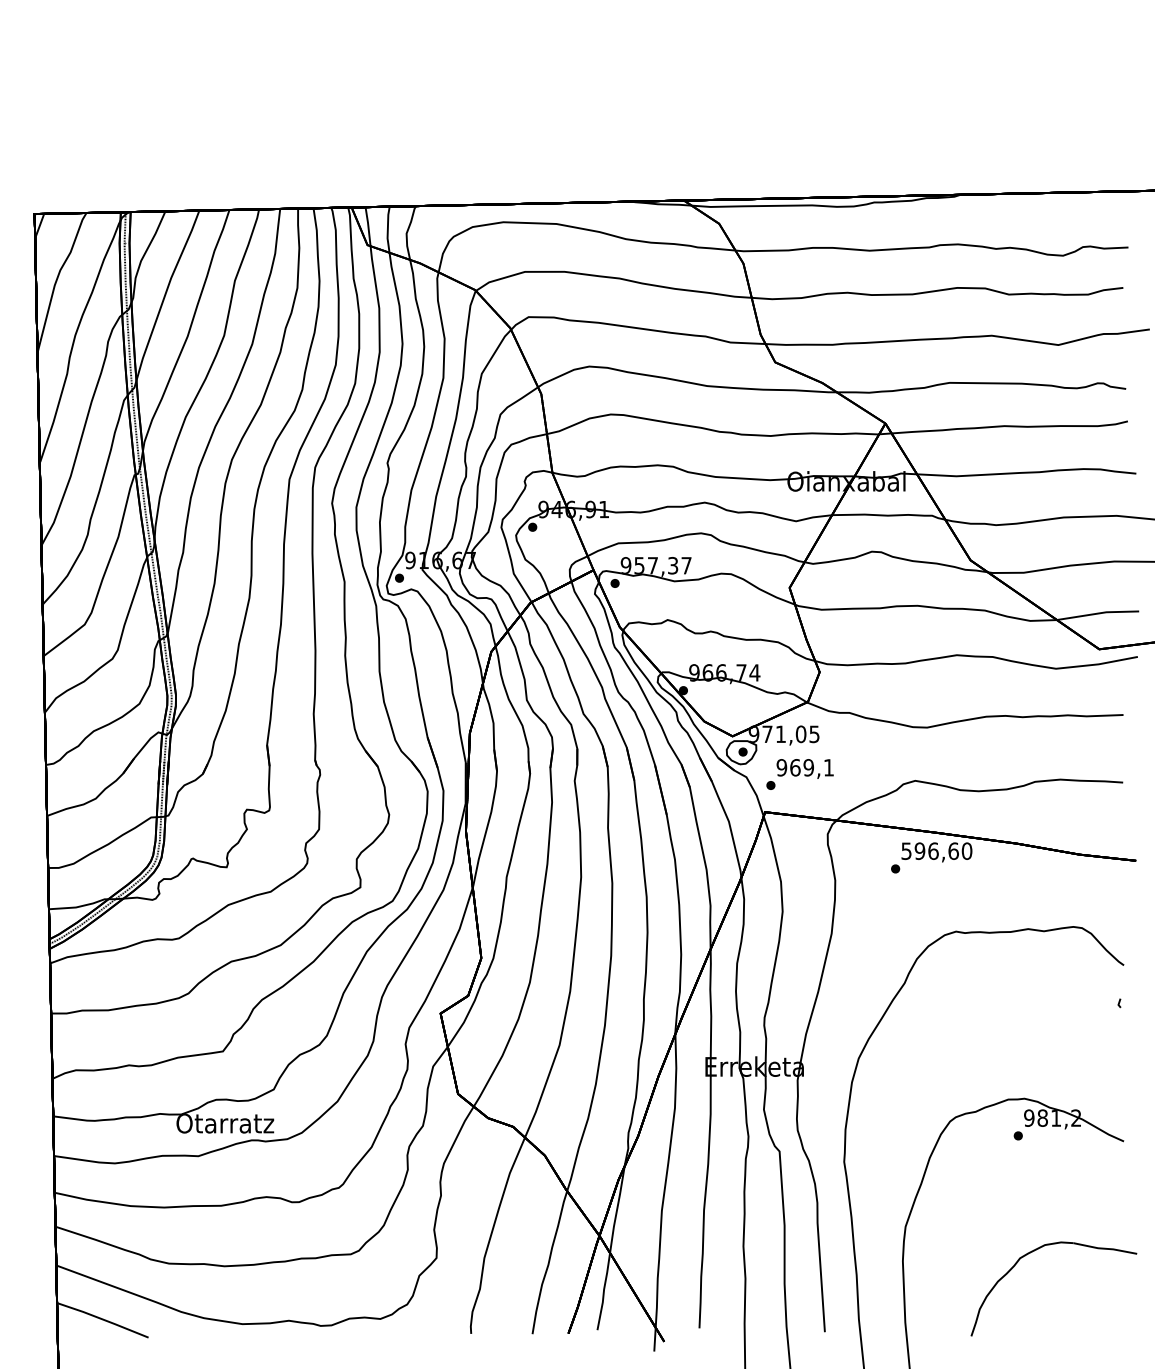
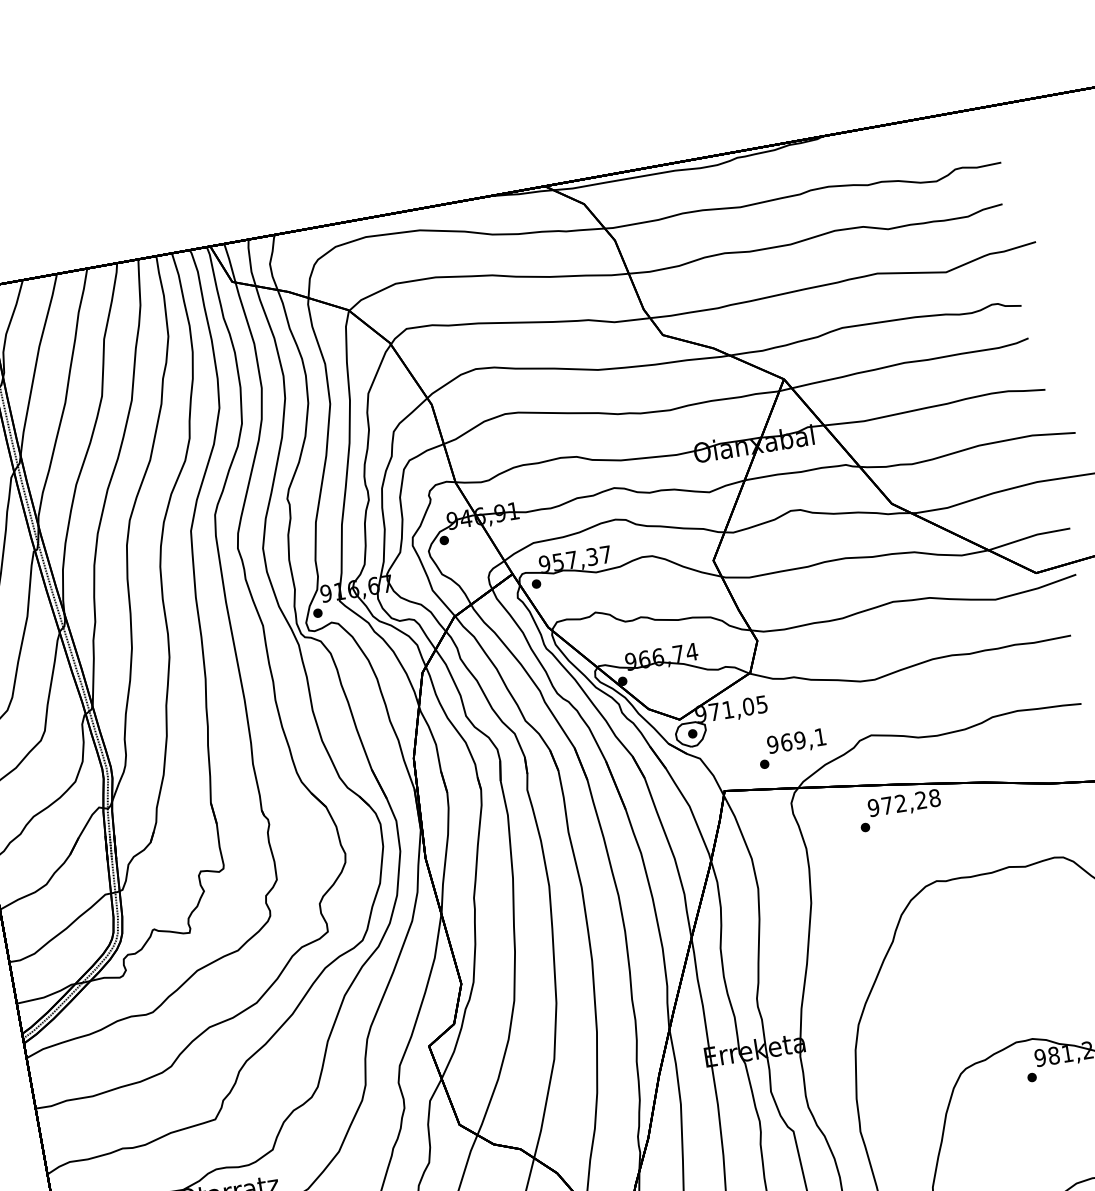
text: (799, 774) -> (791, 748), moved
text: (936, 851) -> (904, 803), 596,60 -> 972,28

